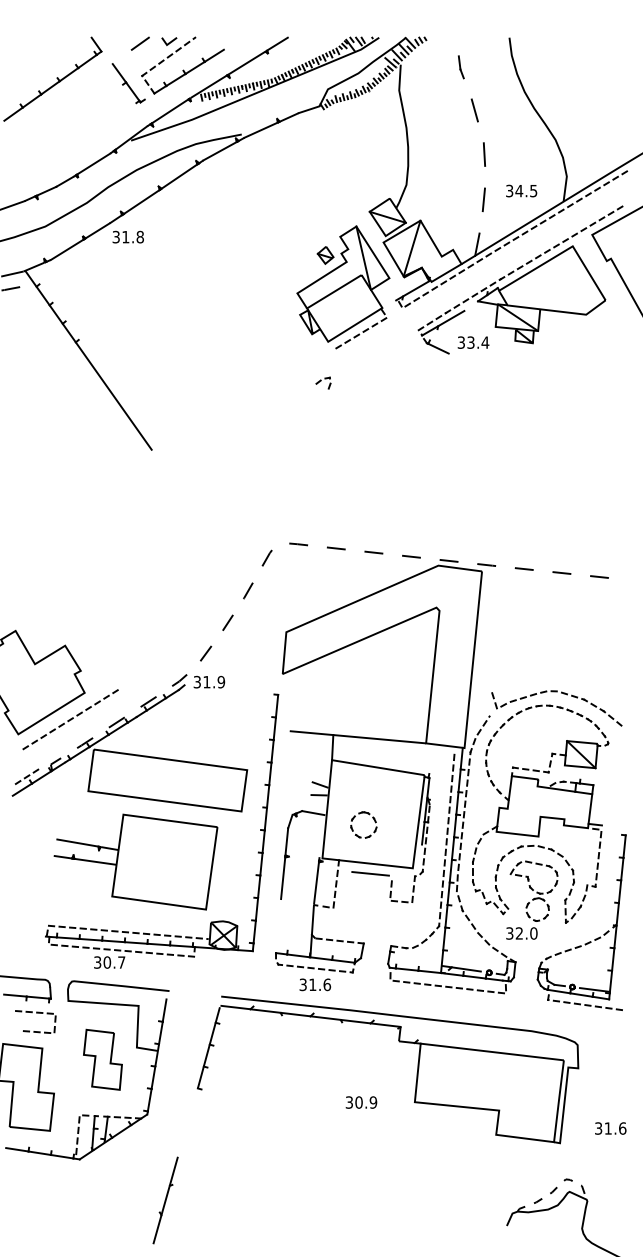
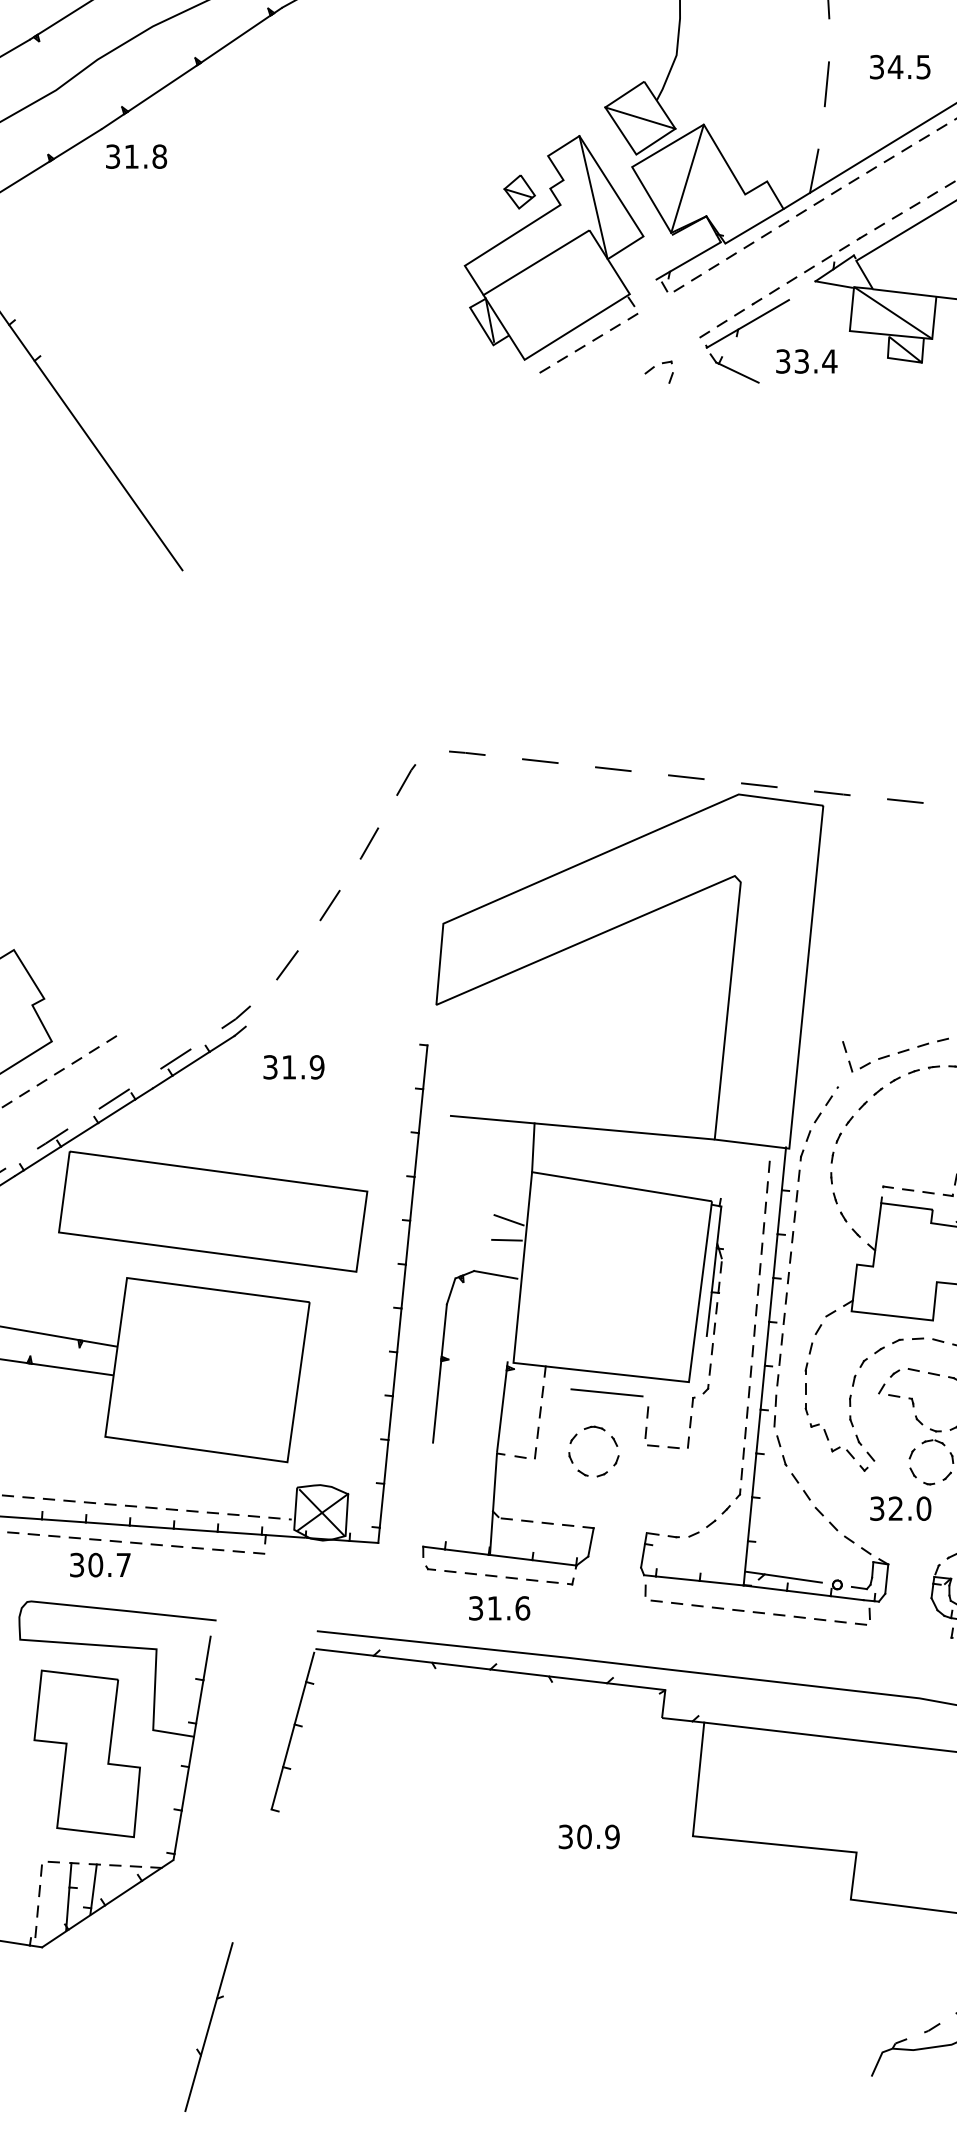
part: (323, 382) -> (659, 370), moved
text: (209, 682) -> (294, 1067), moved
part: (355, 817) -> (577, 1436), moved
part: (102, 1059) -> (86, 1753), size x1.43

